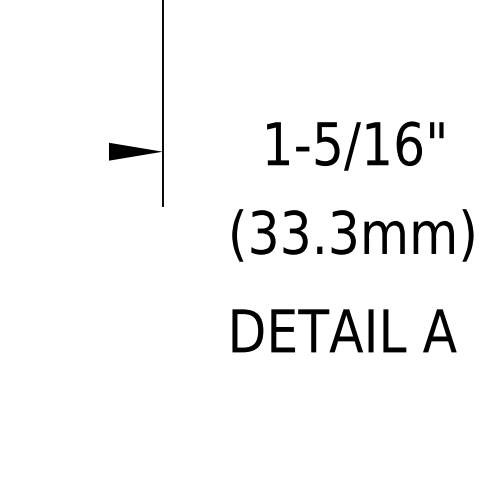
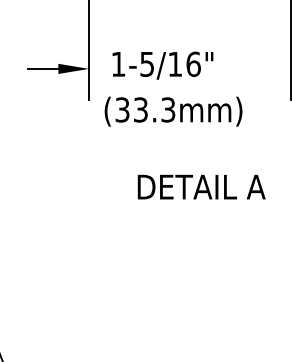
text: (354, 145) -> (162, 65), moved
line: (81, 151) -> (42, 68), added
text: (352, 235) -> (173, 111), moved
text: (343, 329) -> (201, 186), moved

